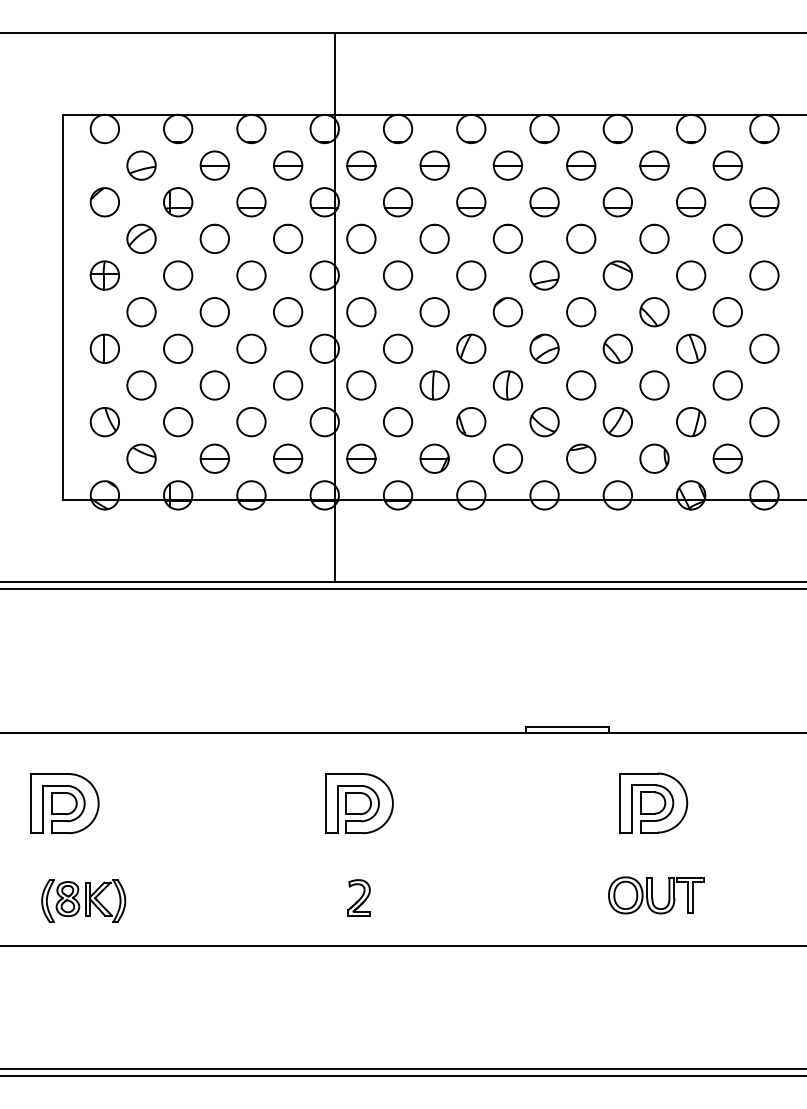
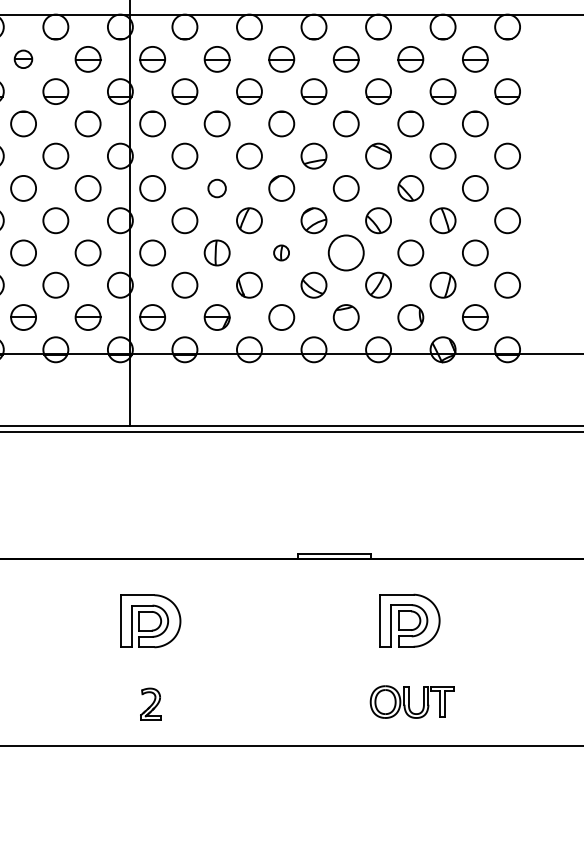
part: (214, 165) -> (23, 59), size x0.7
circle: (434, 312) -> (217, 188), size x0.7
part: (507, 385) -> (281, 253), size x0.6
circle: (581, 385) -> (346, 253), size x1.4

